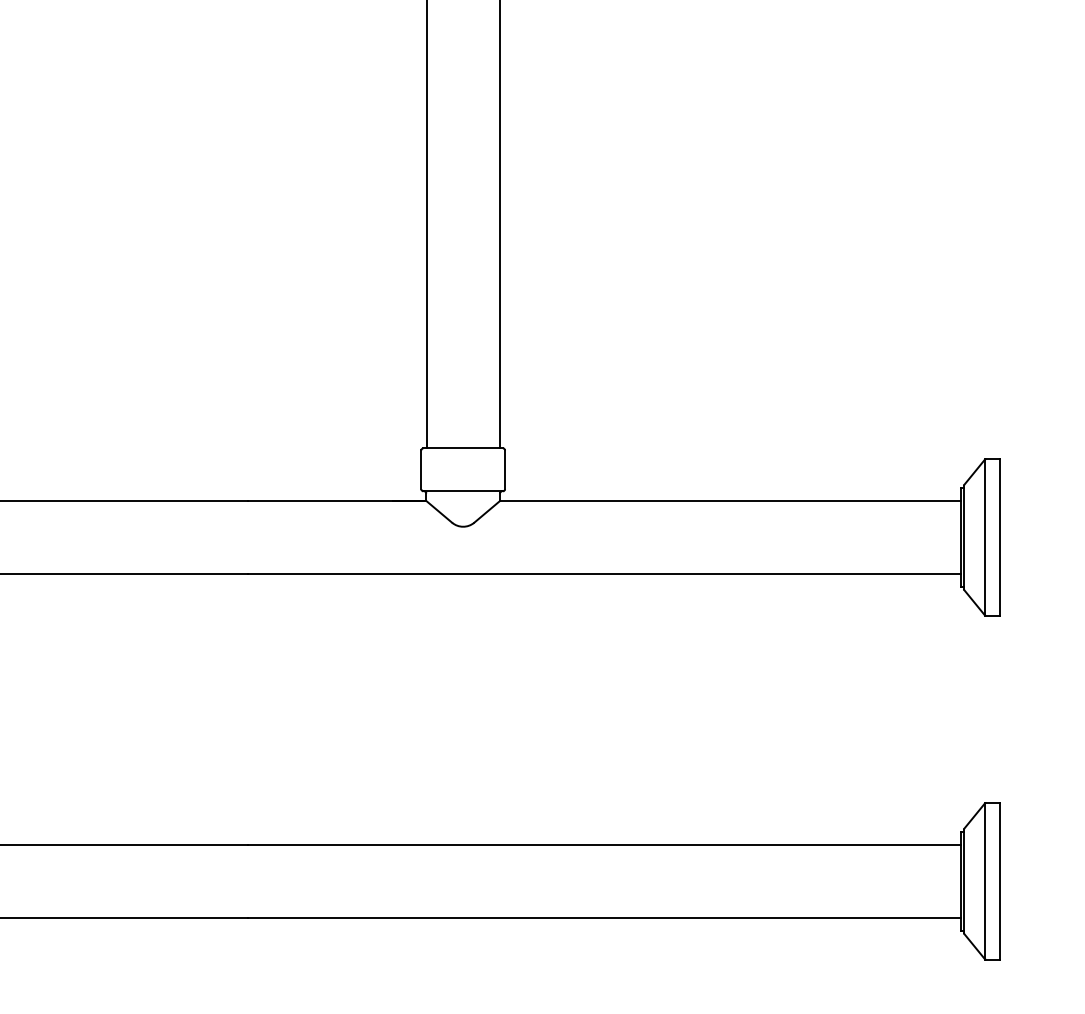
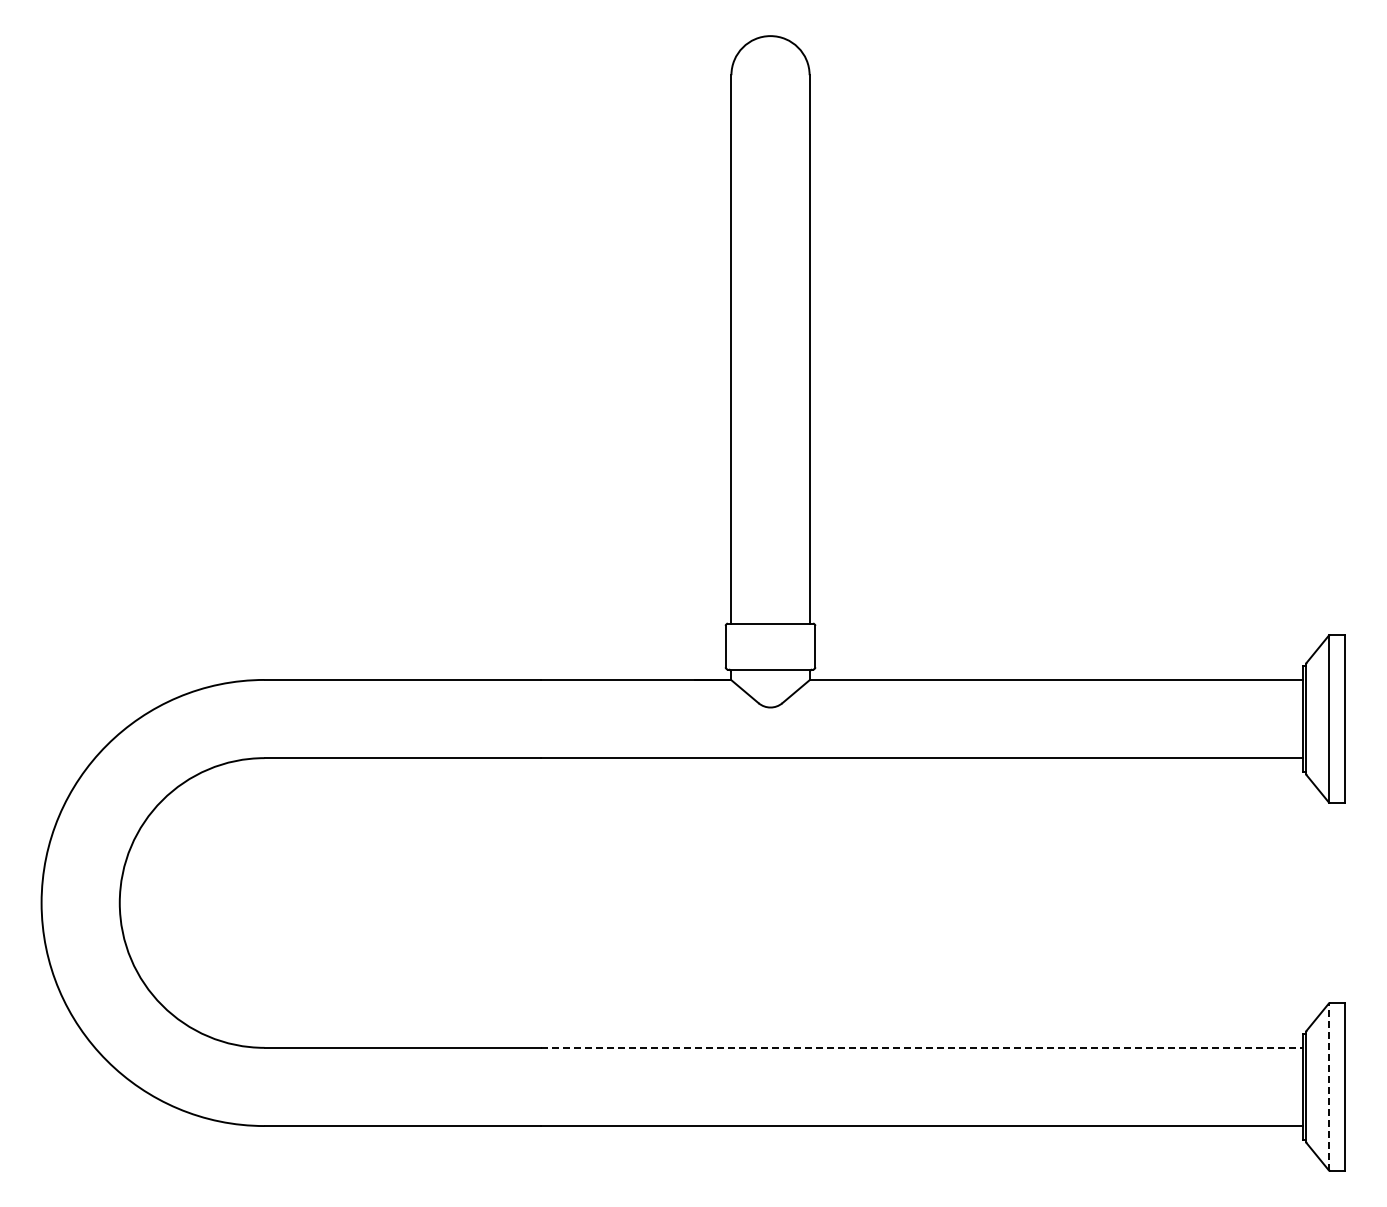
line: (605, 844) -> (922, 1047), solid -> dashed
line: (985, 880) -> (1329, 1086), solid -> dashed

